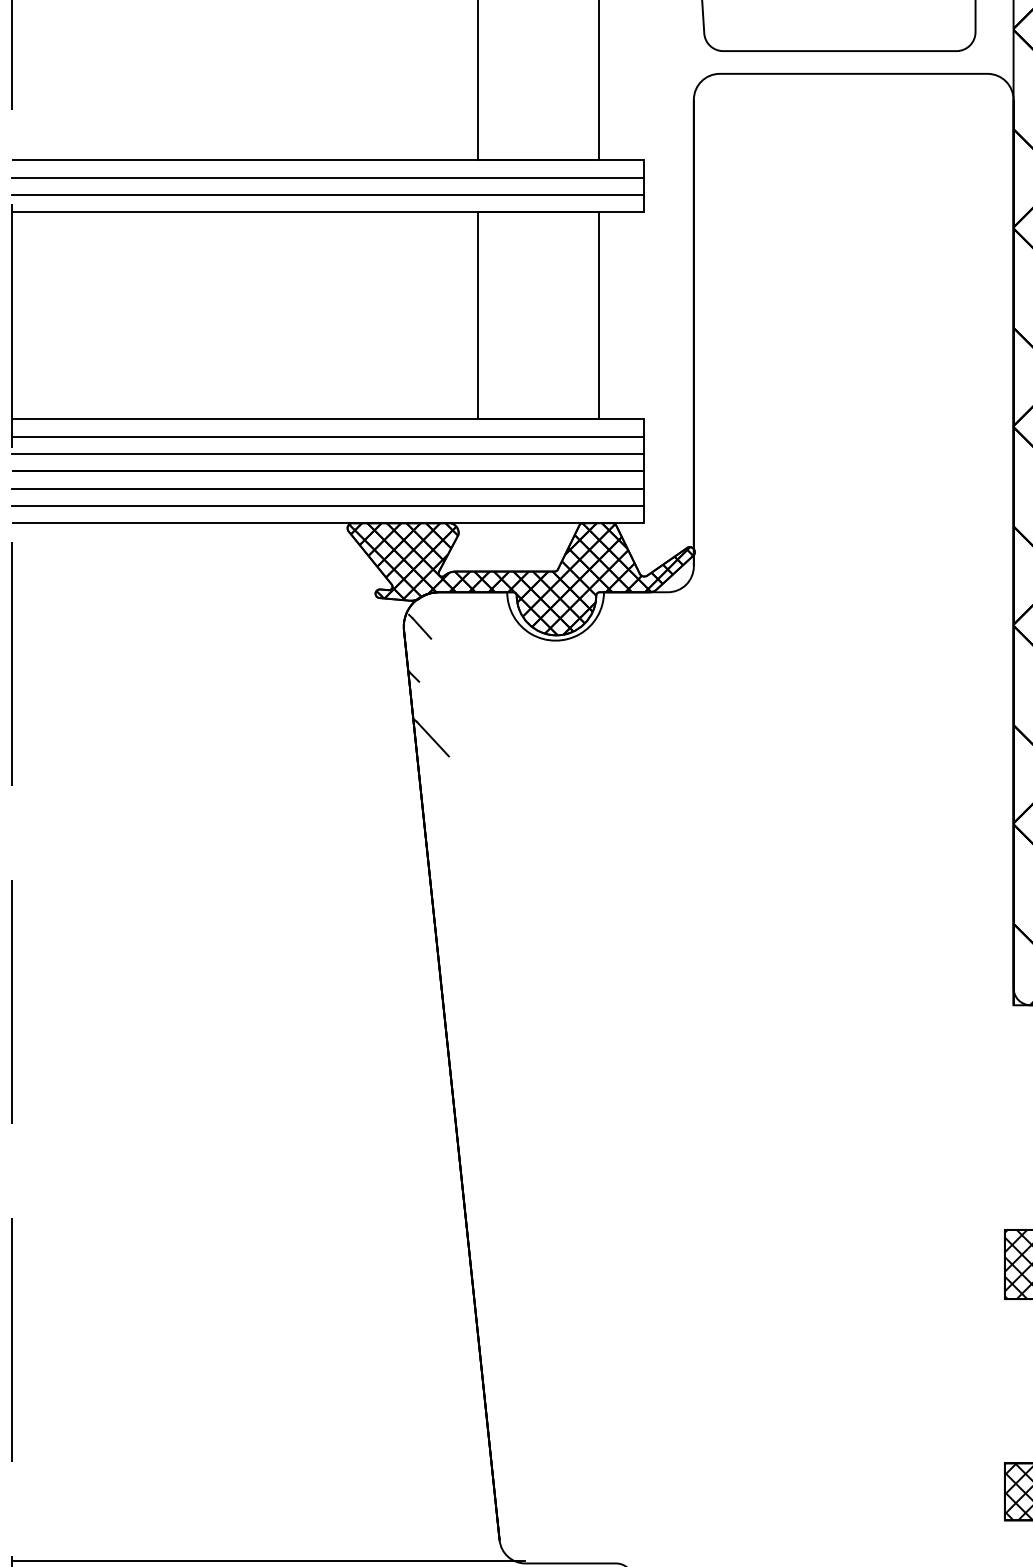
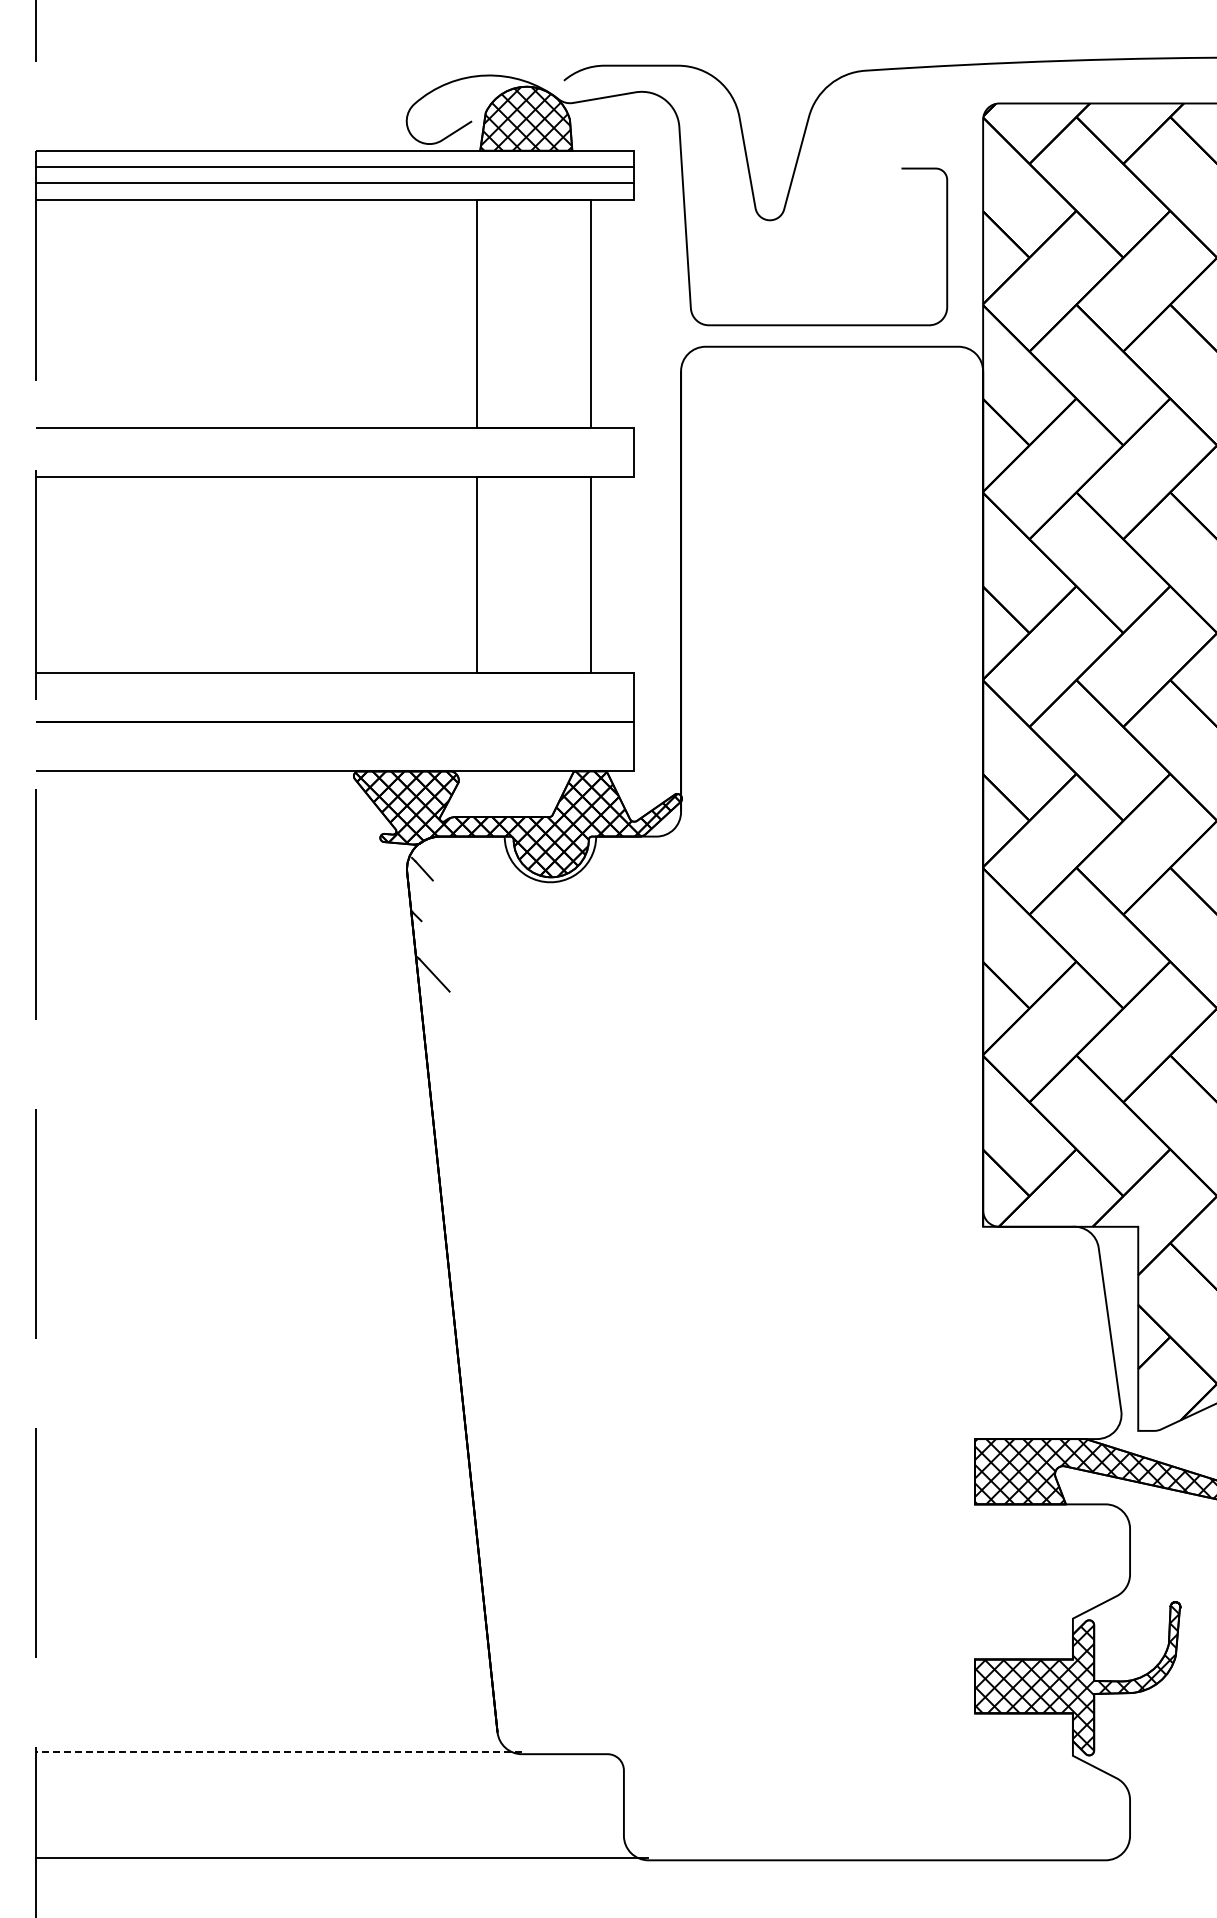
line: (327, 177) -> (334, 444), removed
line: (327, 195) -> (334, 461), removed
line: (327, 436) -> (334, 689), removed
line: (327, 453) -> (334, 705), removed
line: (327, 488) -> (334, 738), removed
line: (327, 505) -> (334, 754), removed
line: (268, 1561) -> (279, 1752), solid -> dashed

